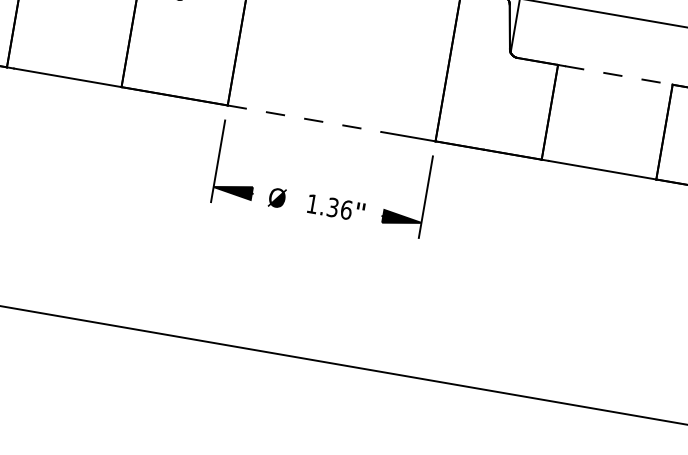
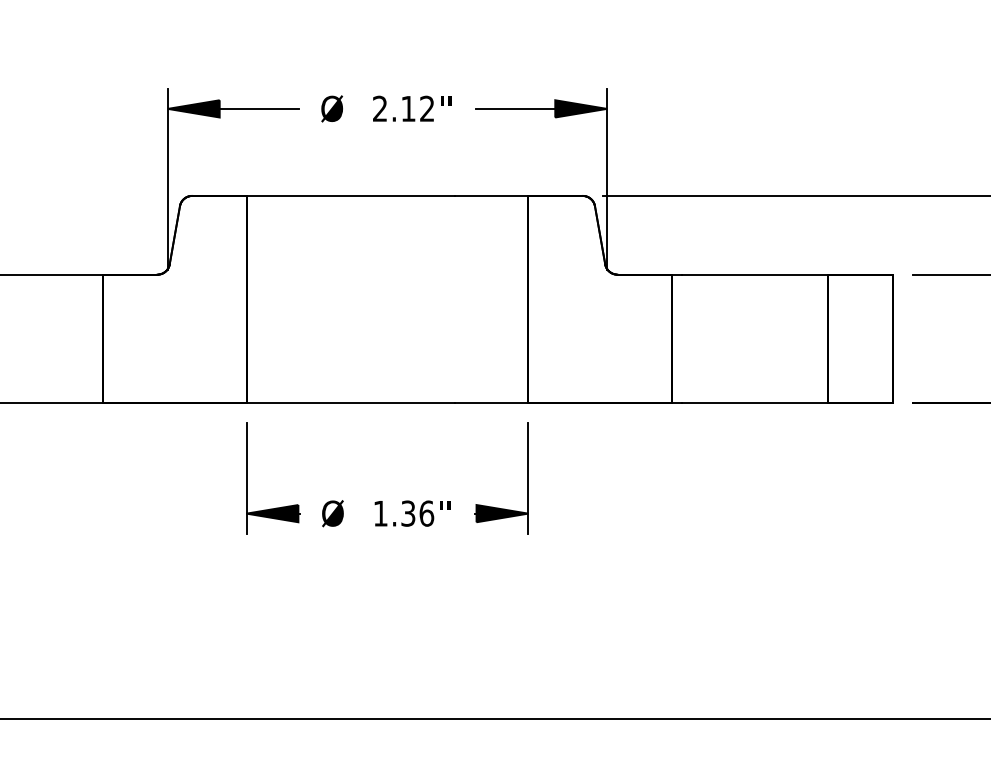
line: (618, 75) -> (754, 274), dashed -> solid
line: (305, 119) -> (351, 403), dashed -> solid

